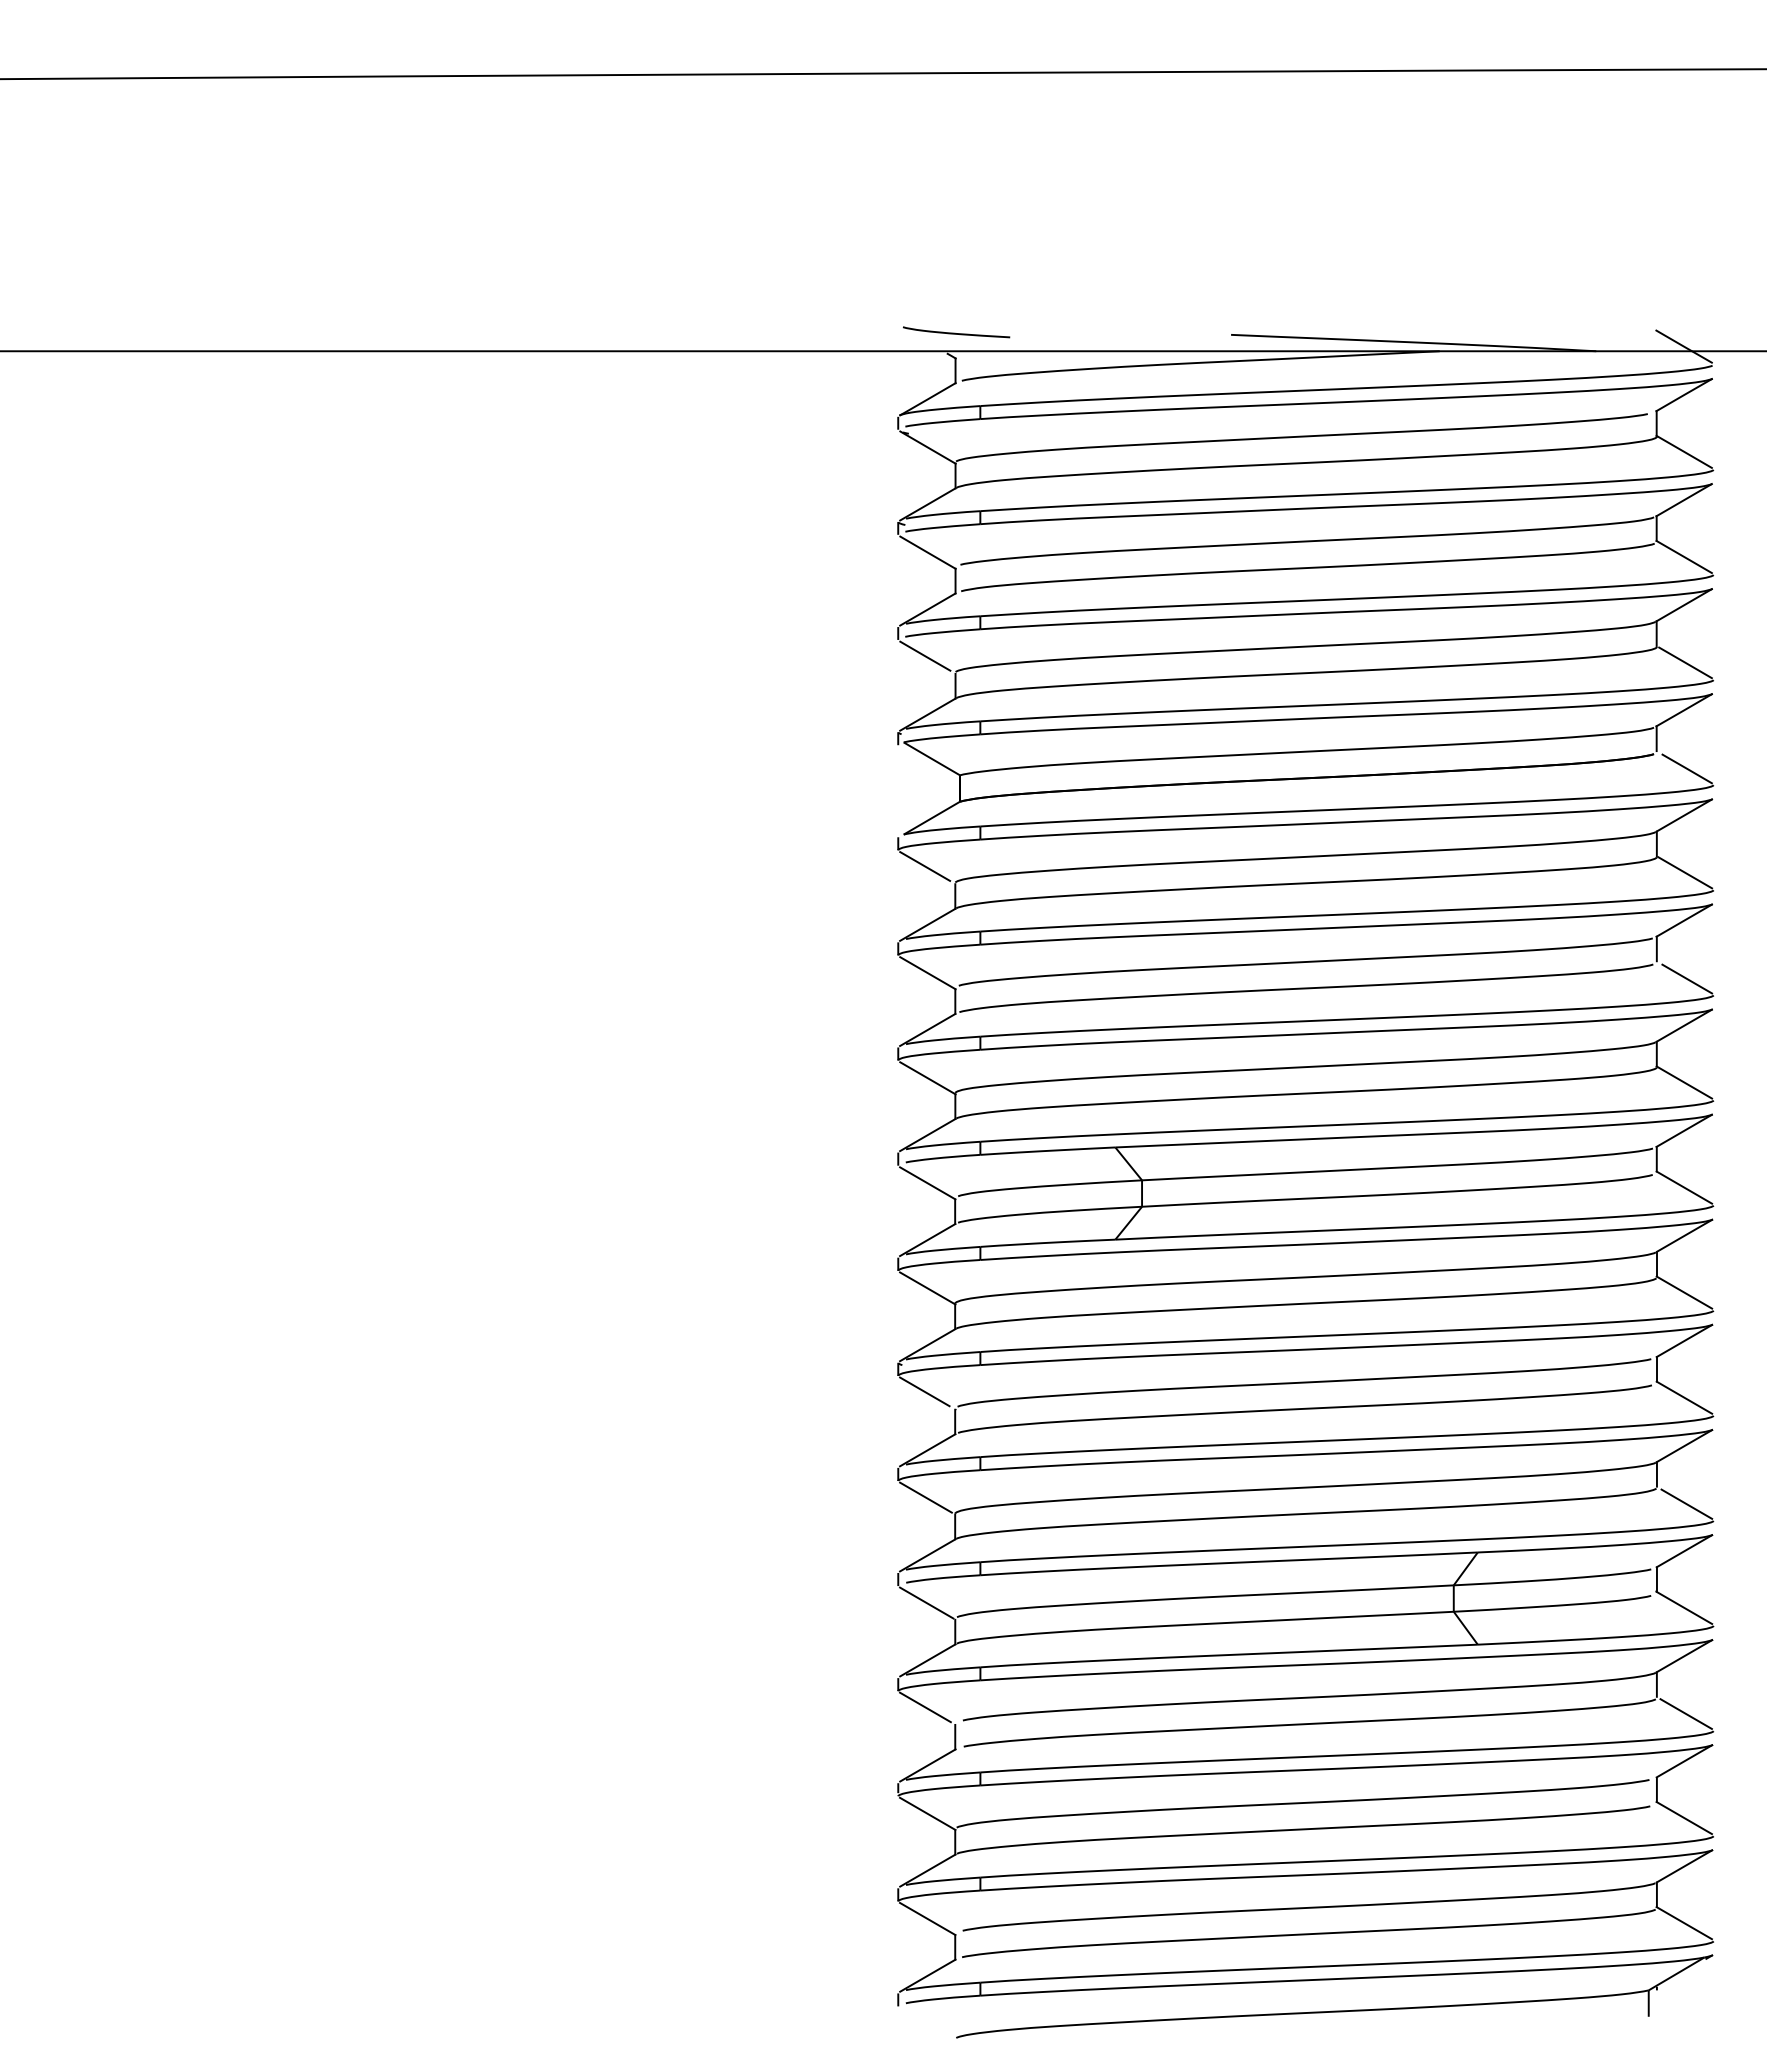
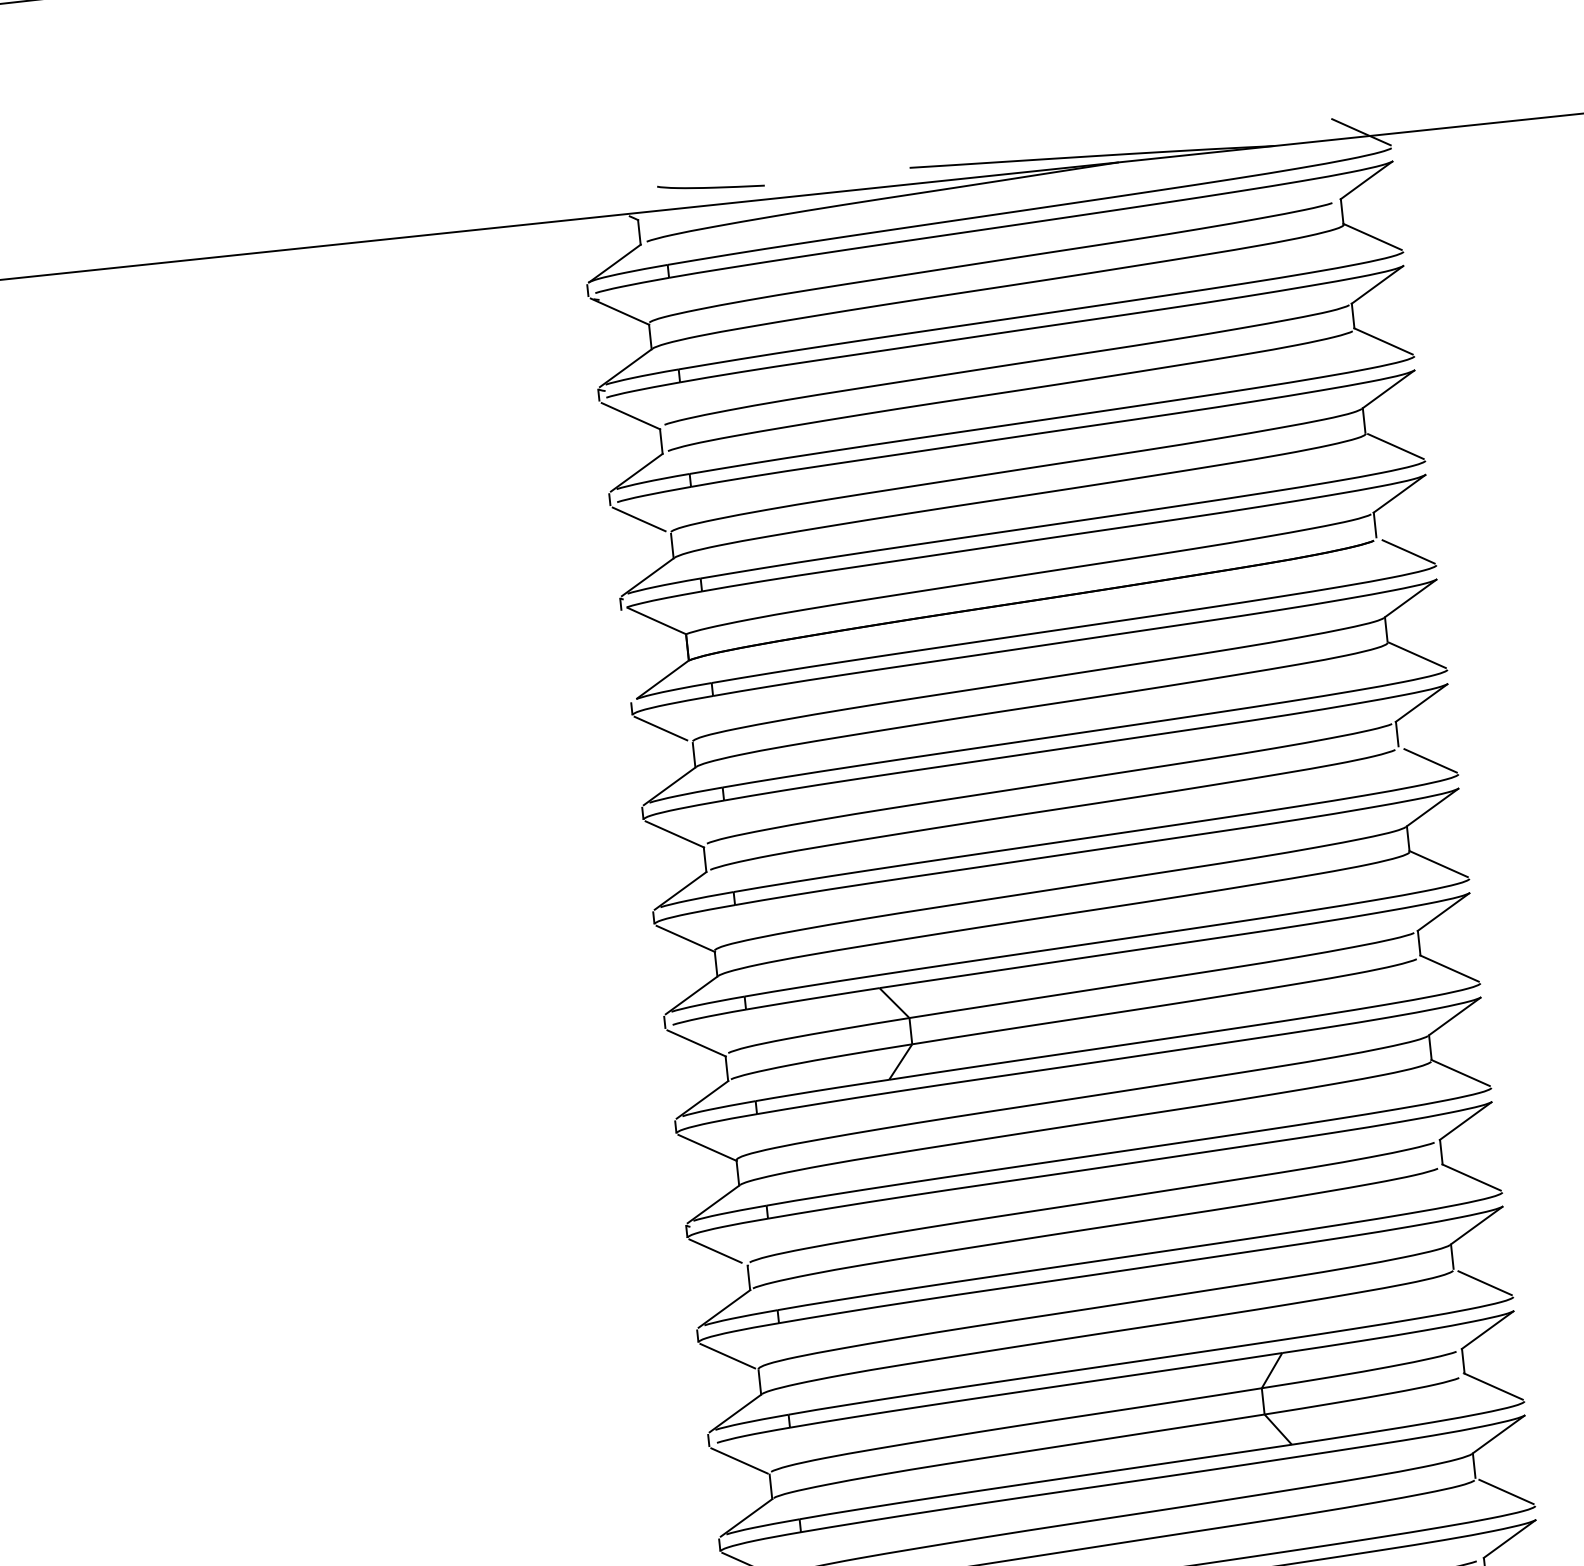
curve: (955, 332) -> (709, 186), moved

